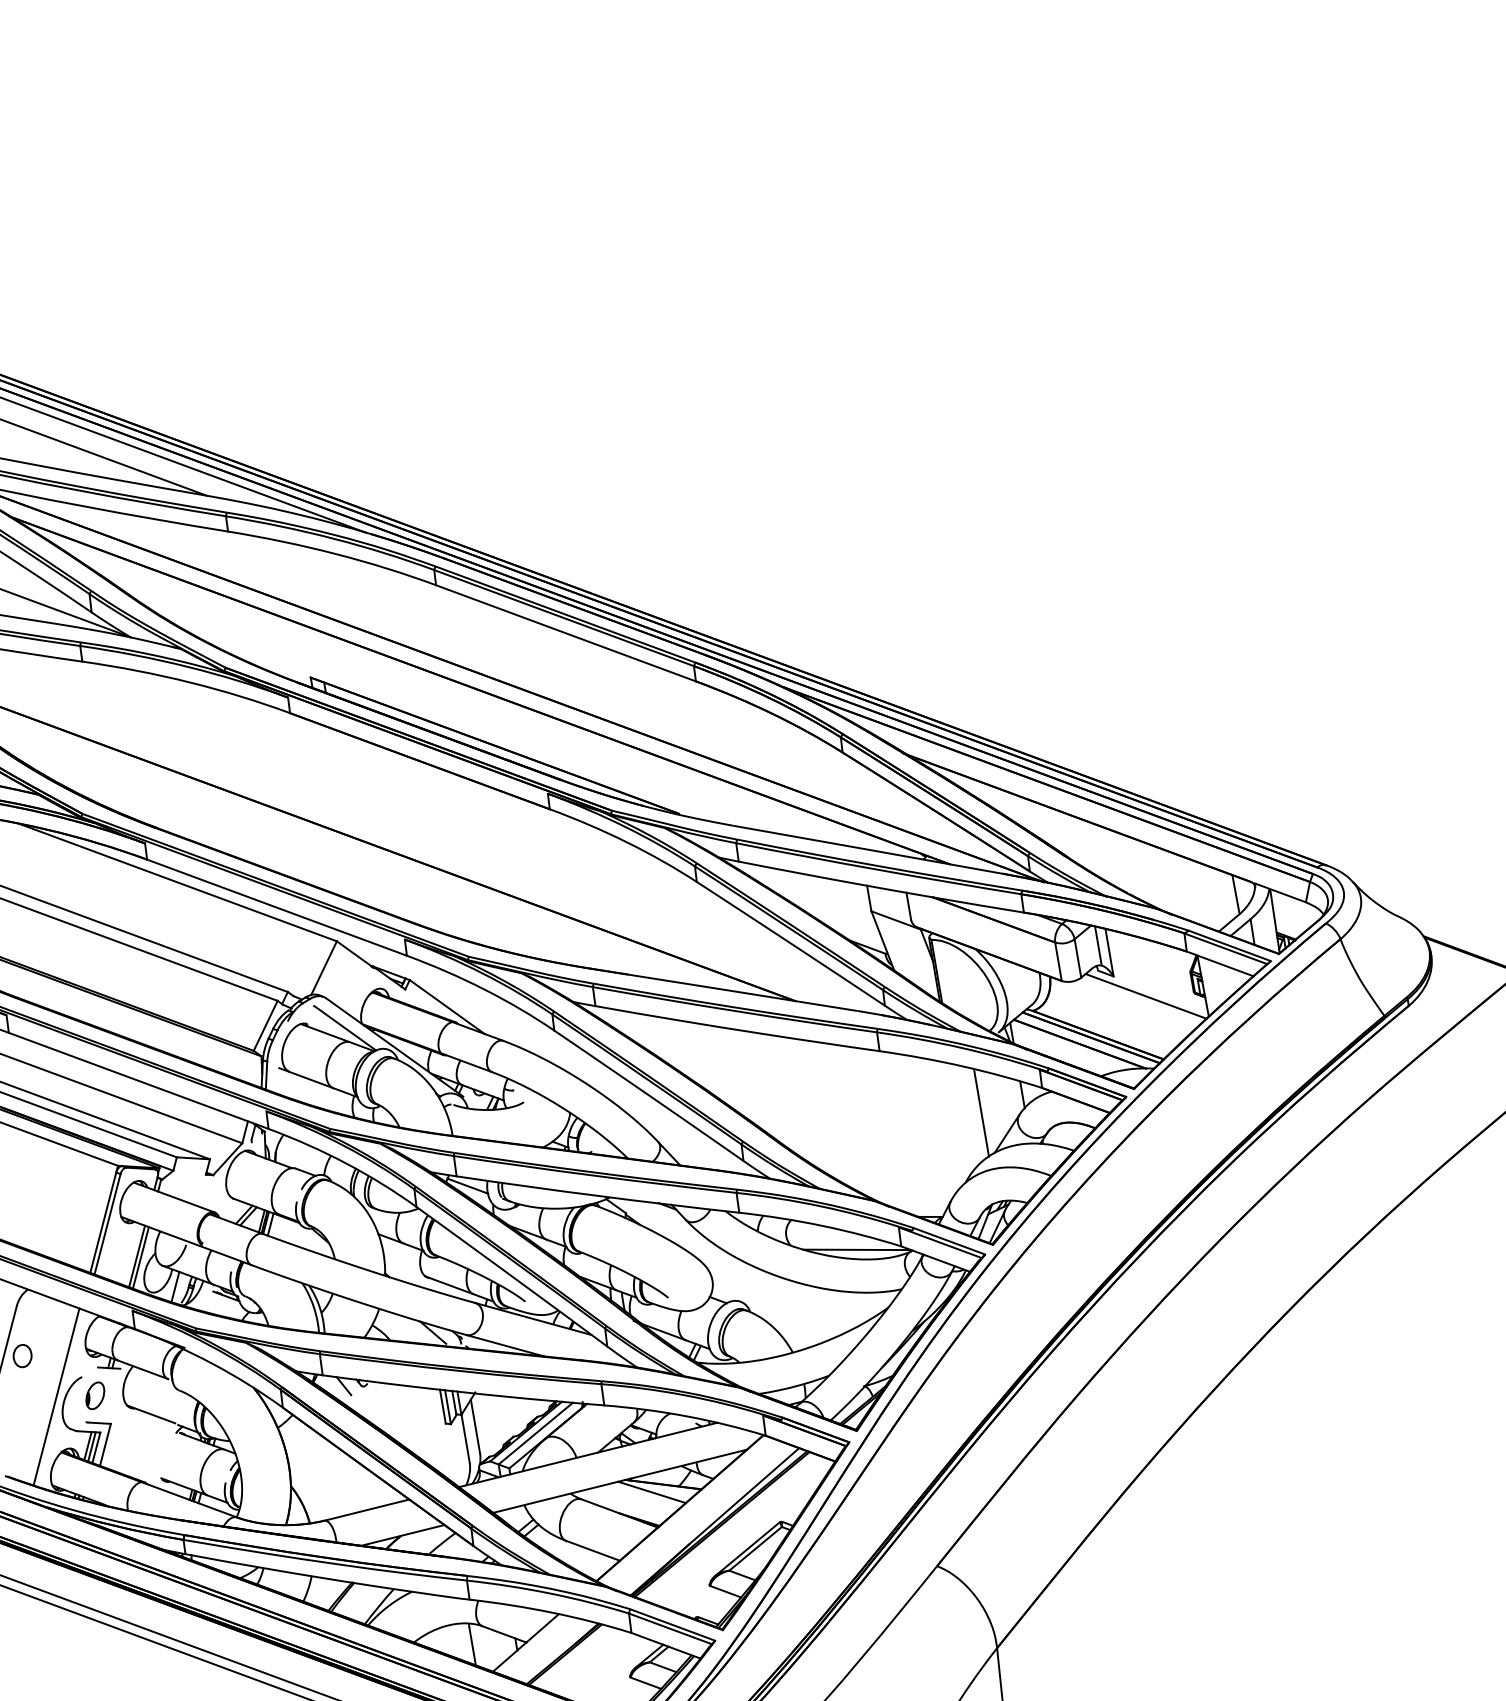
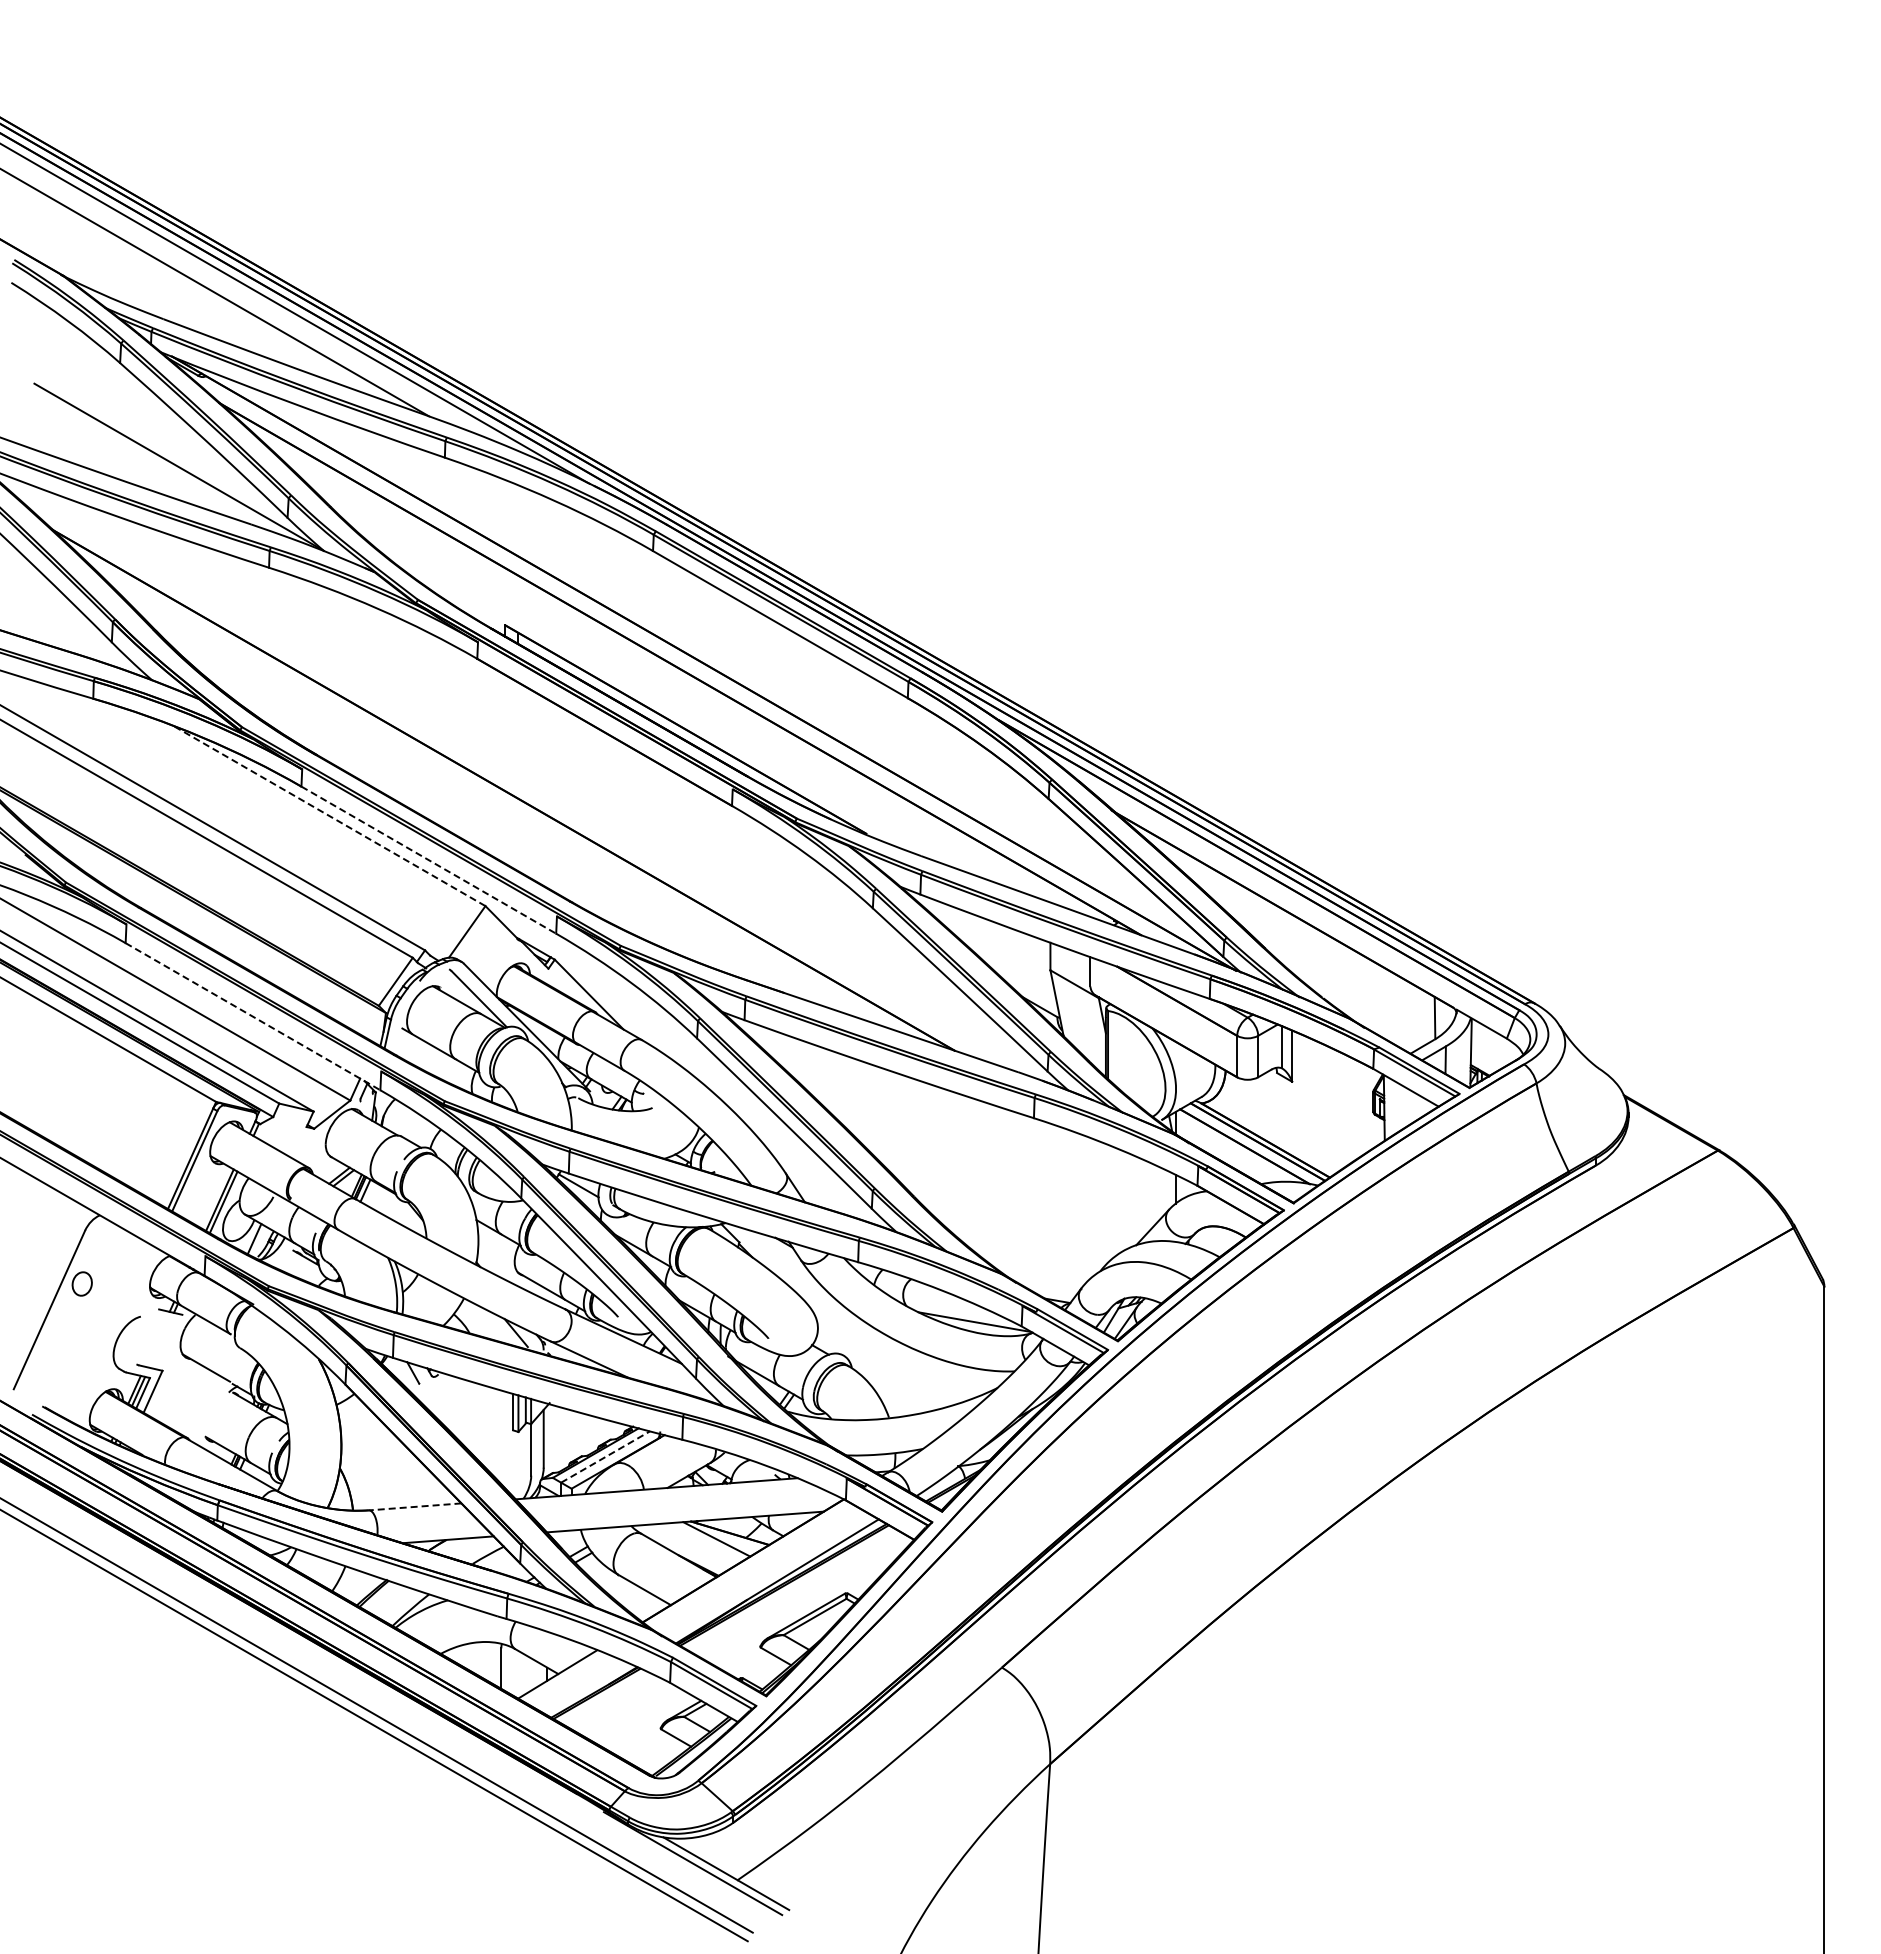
line: (177, 882) -> (329, 816), solid -> dashed
line: (277, 907) -> (429, 860), solid -> dashed
line: (1145, 996) -> (1322, 1108), removed
line: (139, 1080) -> (253, 1016), solid -> dashed
line: (981, 1113) -> (1129, 1201), removed
part: (95, 1395) -> (151, 1338), removed
line: (56, 1396) -> (110, 1332), removed
line: (536, 1432) -> (606, 1456), solid -> dashed
line: (366, 1509) -> (414, 1506), solid -> dashed

